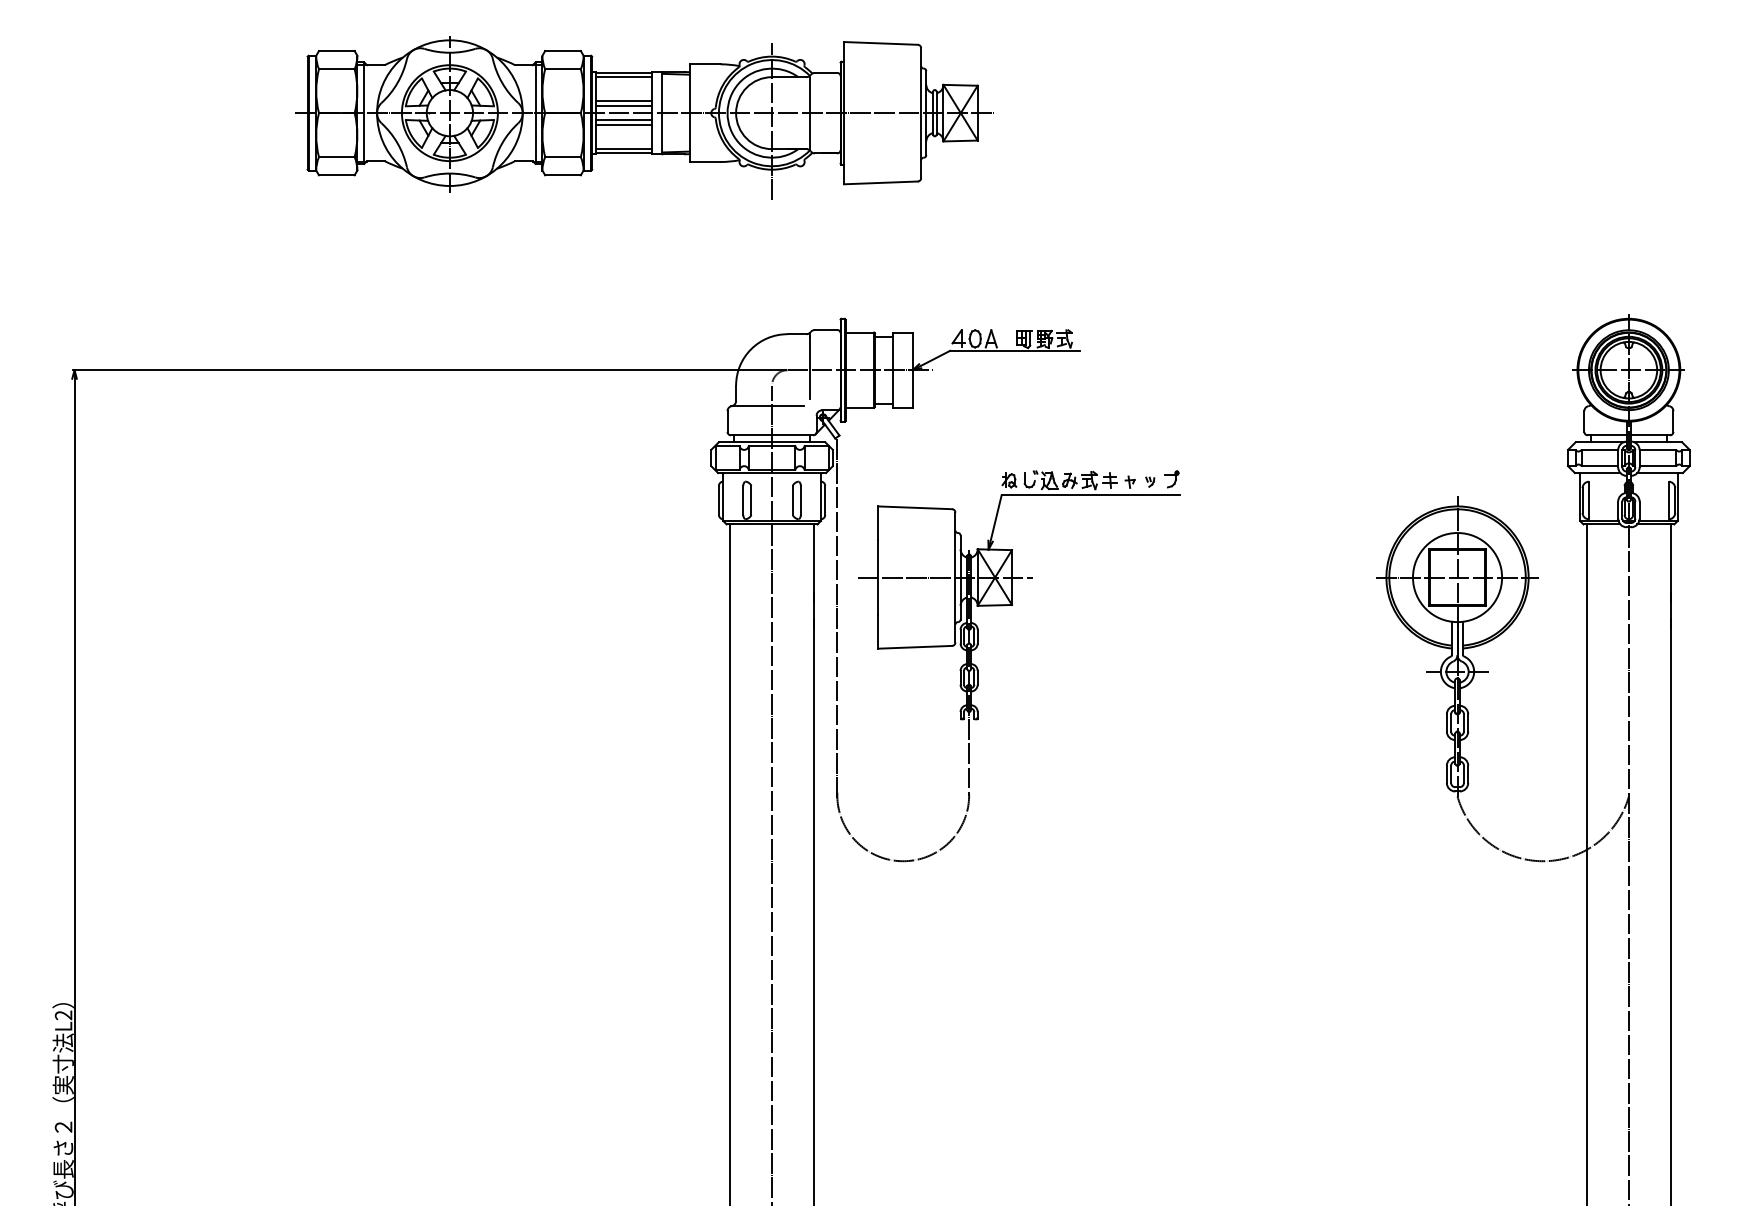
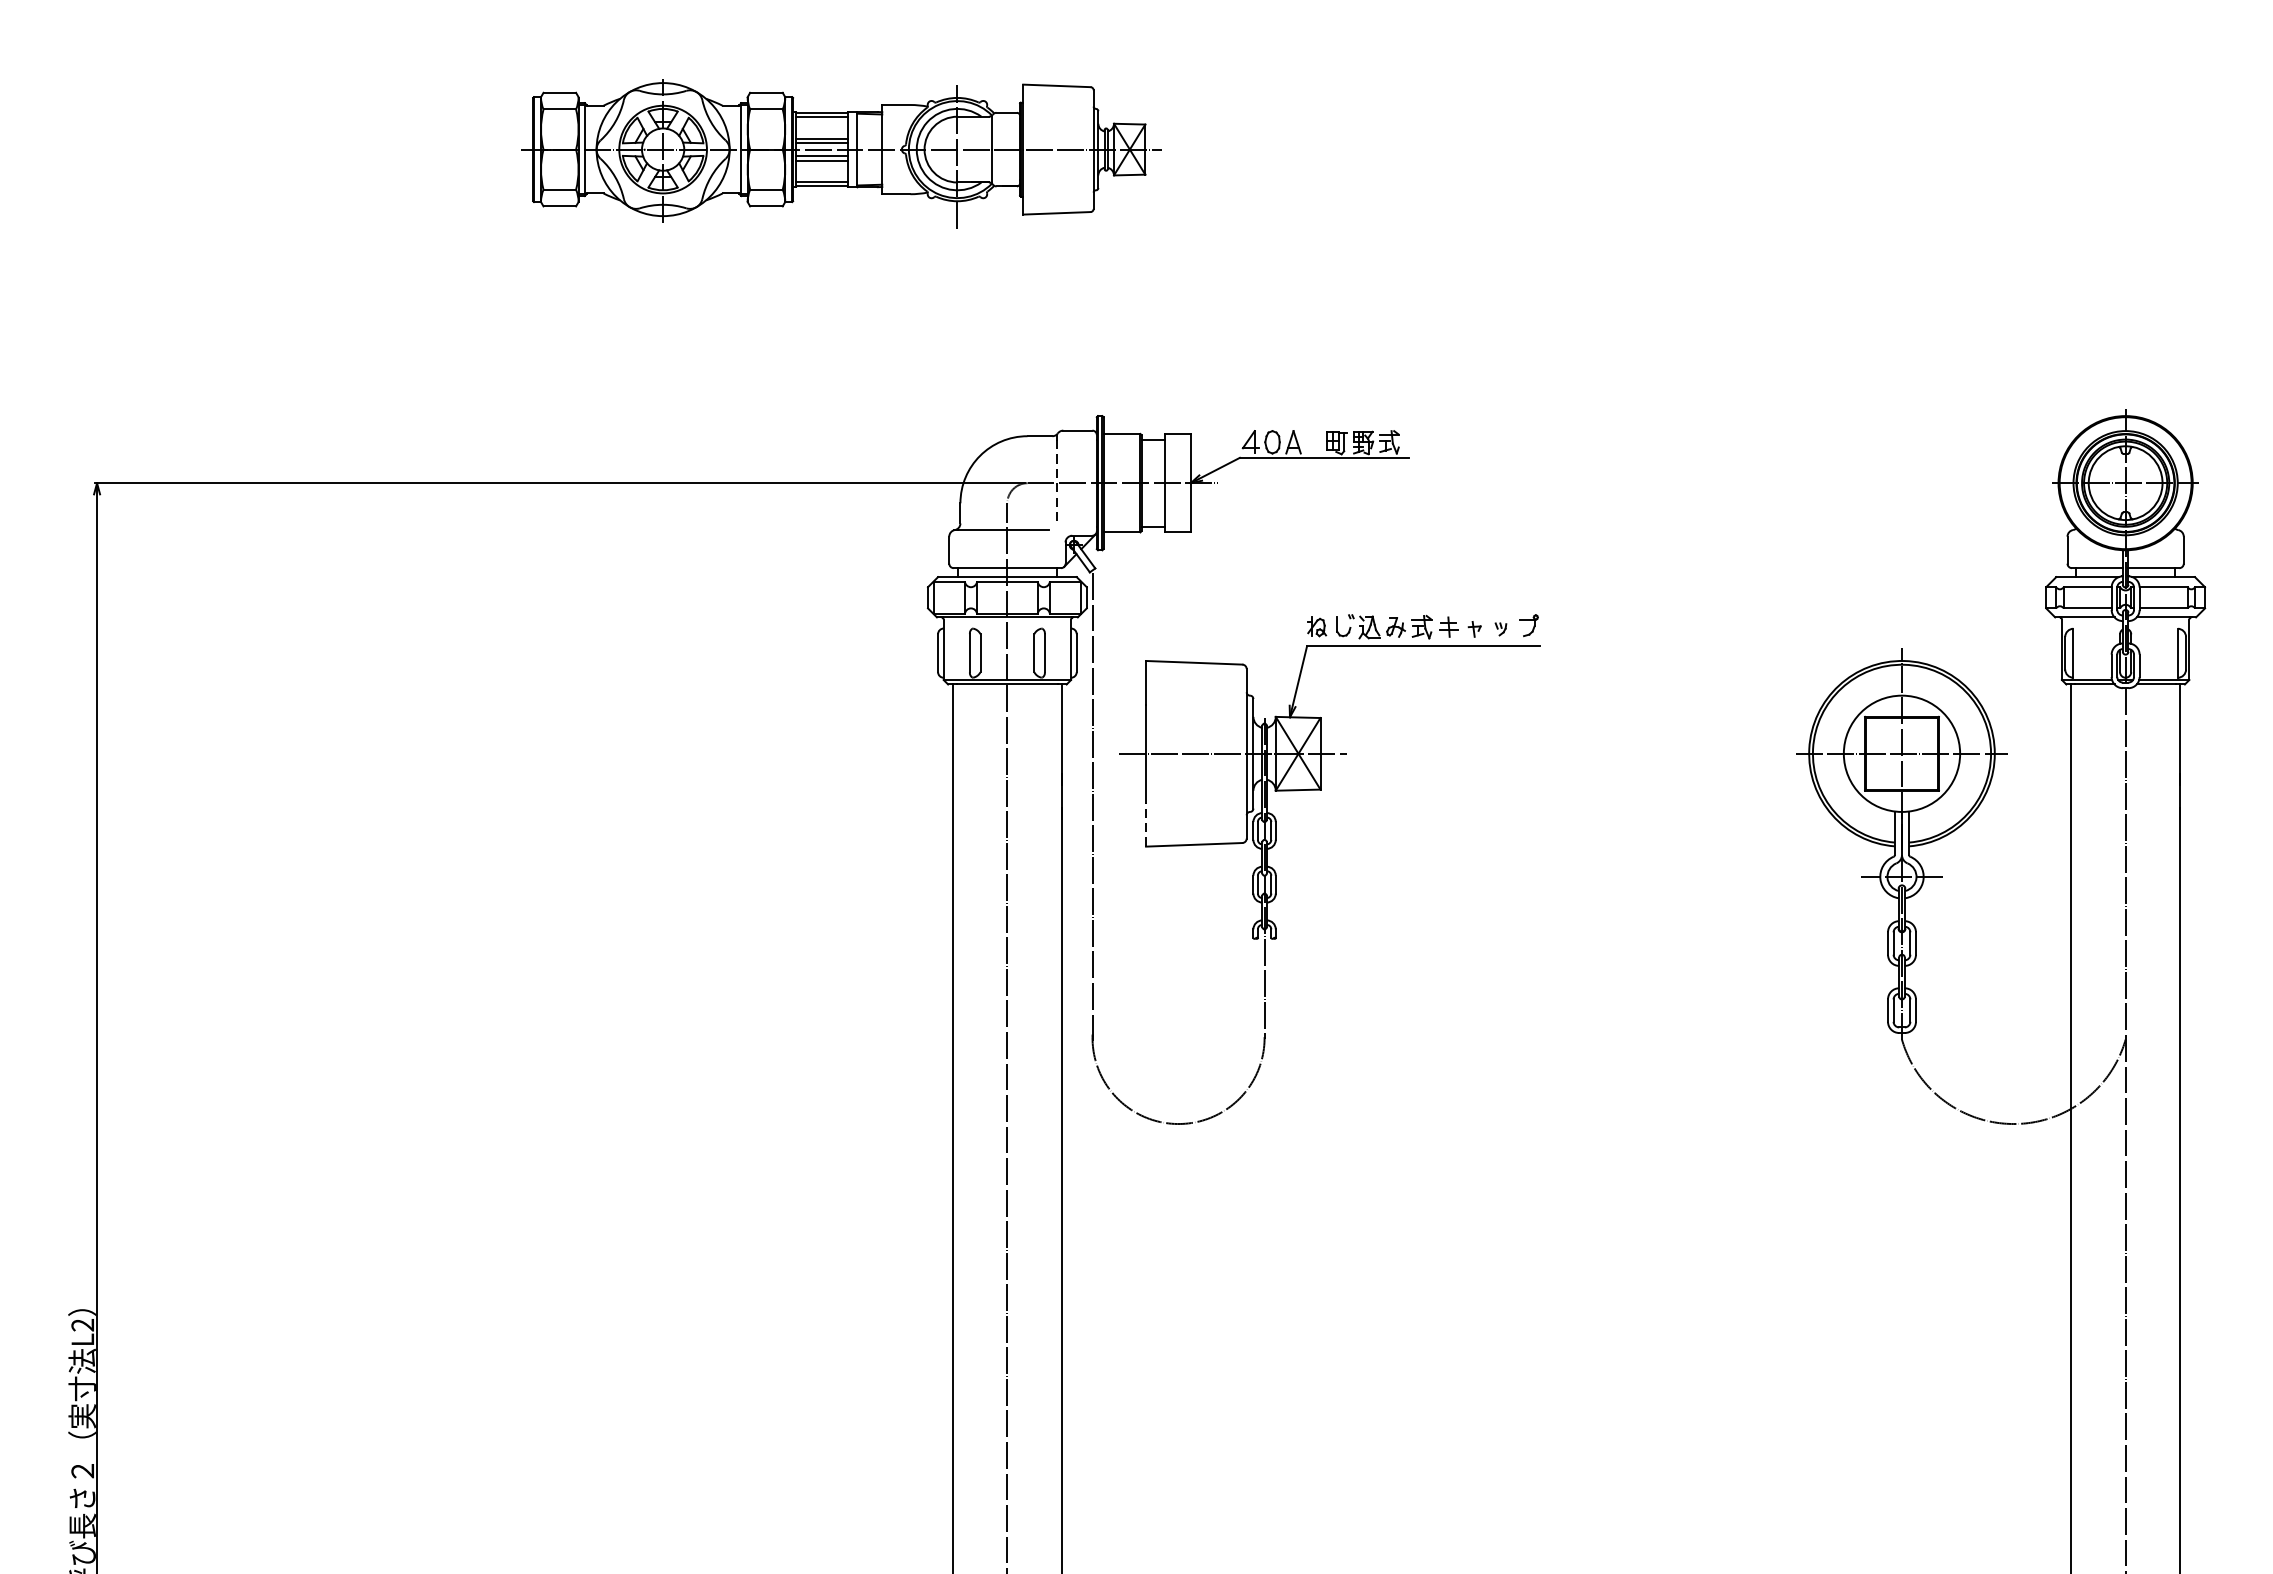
part: (644, 117) -> (840, 153), size x0.7
line: (809, 367) -> (1056, 479), solid -> dashed
line: (878, 631) -> (1146, 824), solid -> dashed

